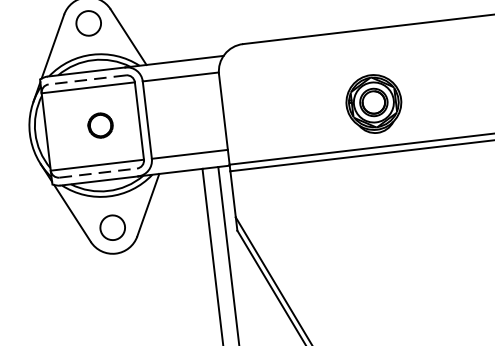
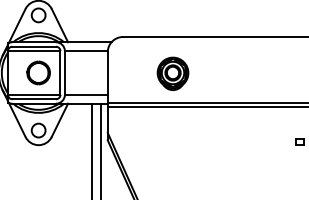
line: (87, 79) -> (34, 46), dashed -> solid
part: (373, 103) -> (172, 73), moved
part: (100, 124) -> (38, 72), size x1.67
line: (98, 173) -> (34, 99), dashed -> solid

